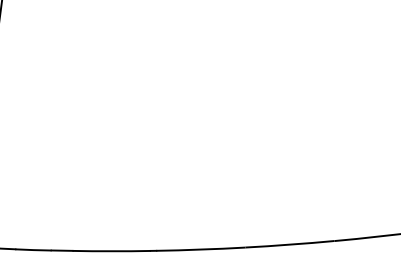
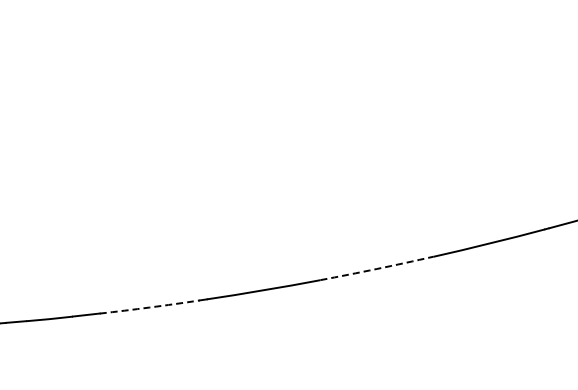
arc: (289, 244) -> (376, 268), solid -> dashed
arc: (111, 251) -> (149, 307), solid -> dashed

